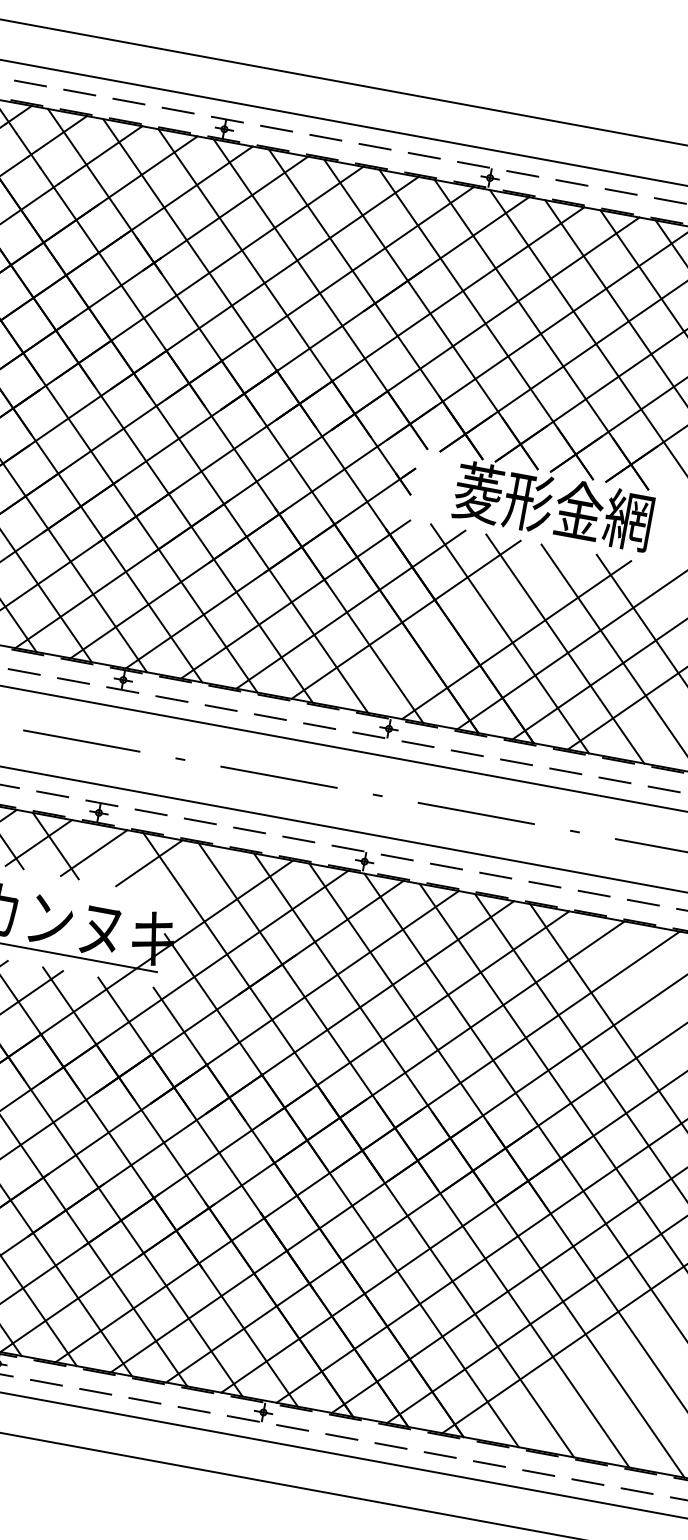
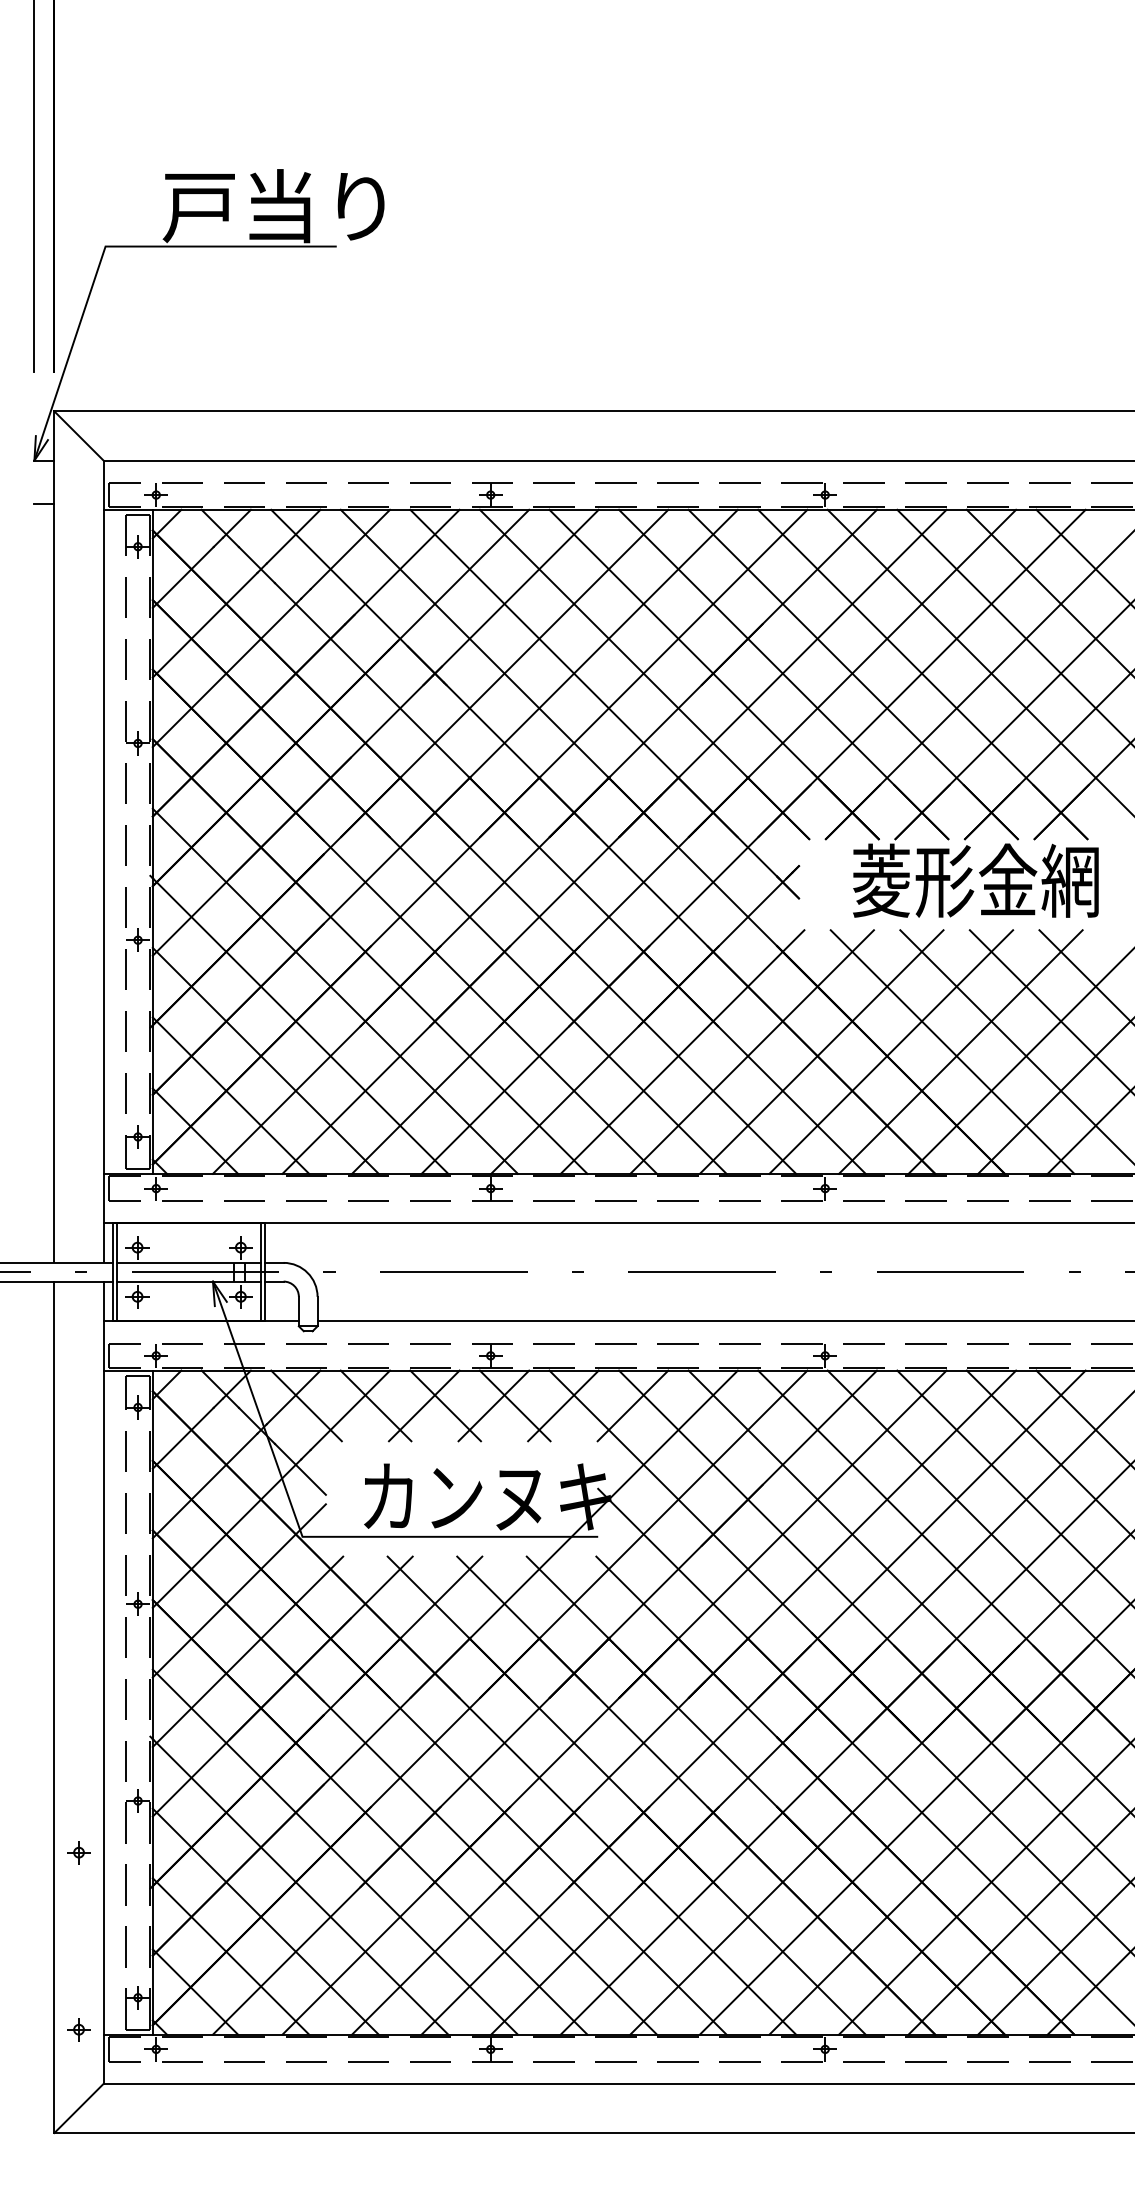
line: (461, 629) -> (891, 1051), added
line: (110, 855) -> (514, 1405), added
line: (204, 872) -> (632, 1405), added

